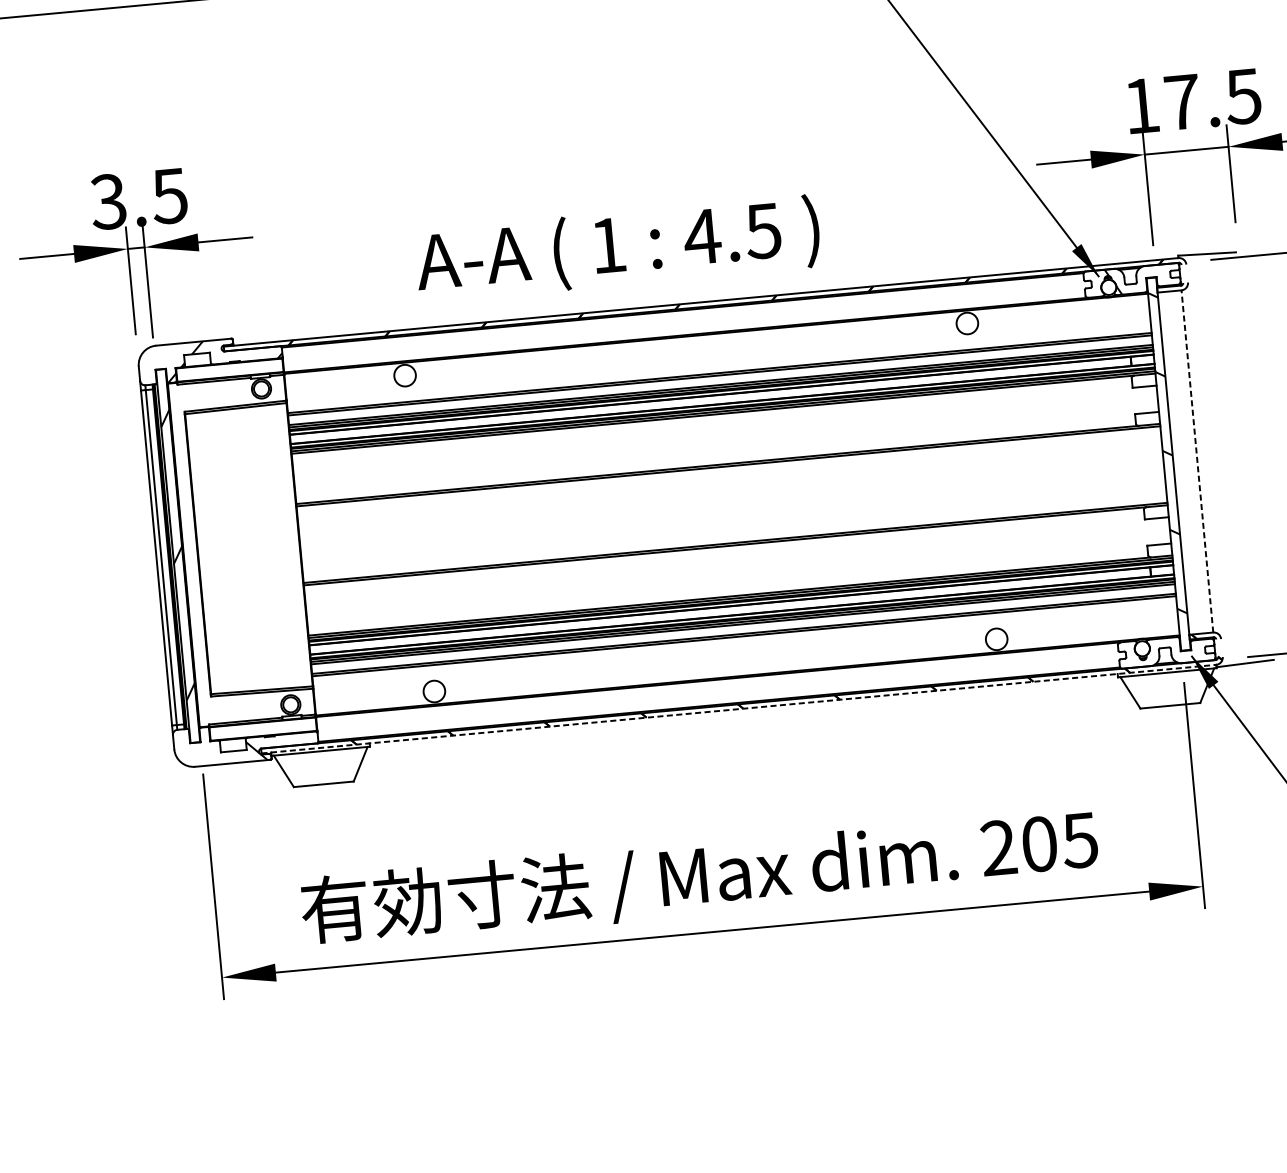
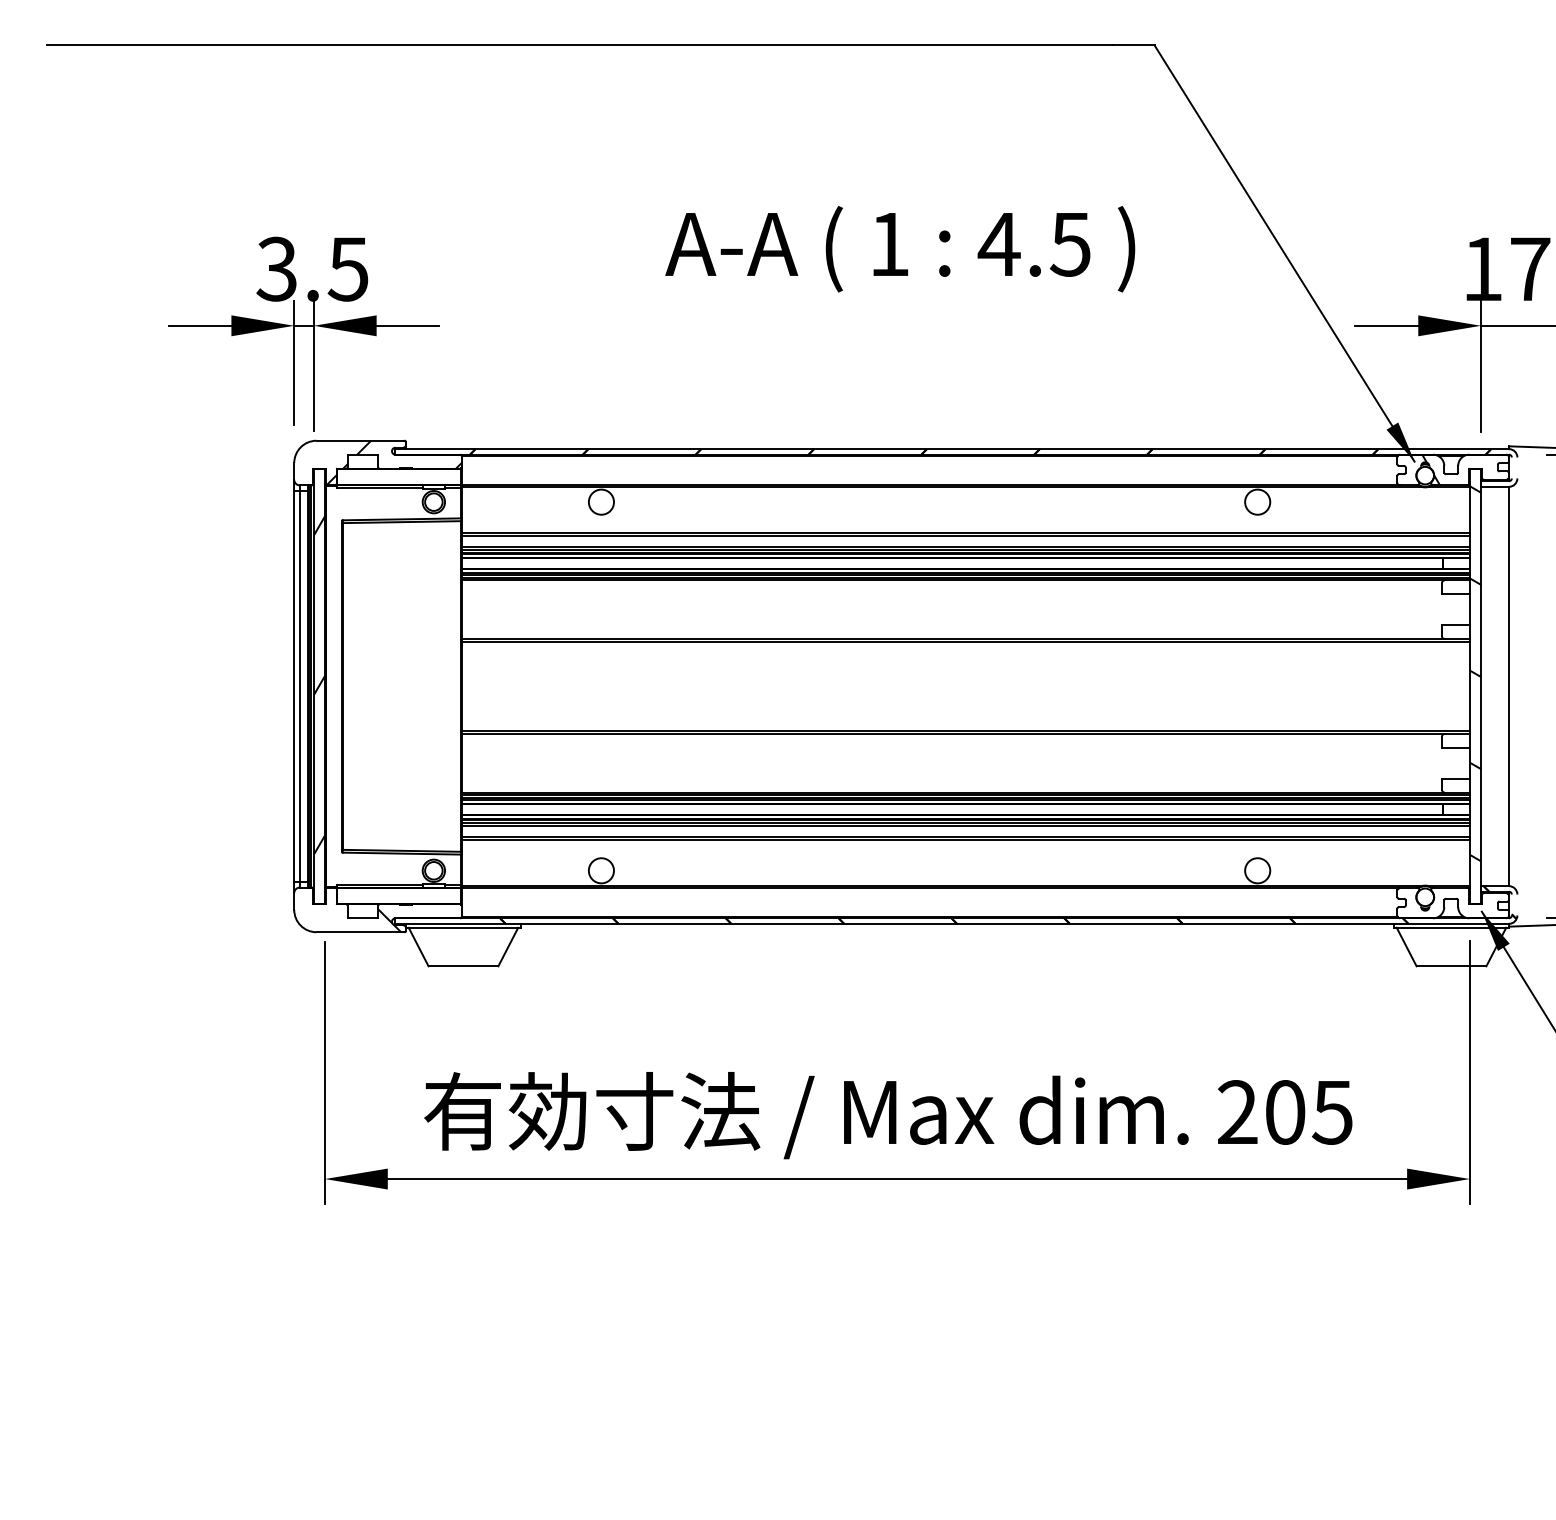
text: (618, 249) -> (900, 249), moved
line: (1197, 461) -> (1509, 686), dashed -> solid
line: (739, 708) -> (952, 923), dashed -> solid

